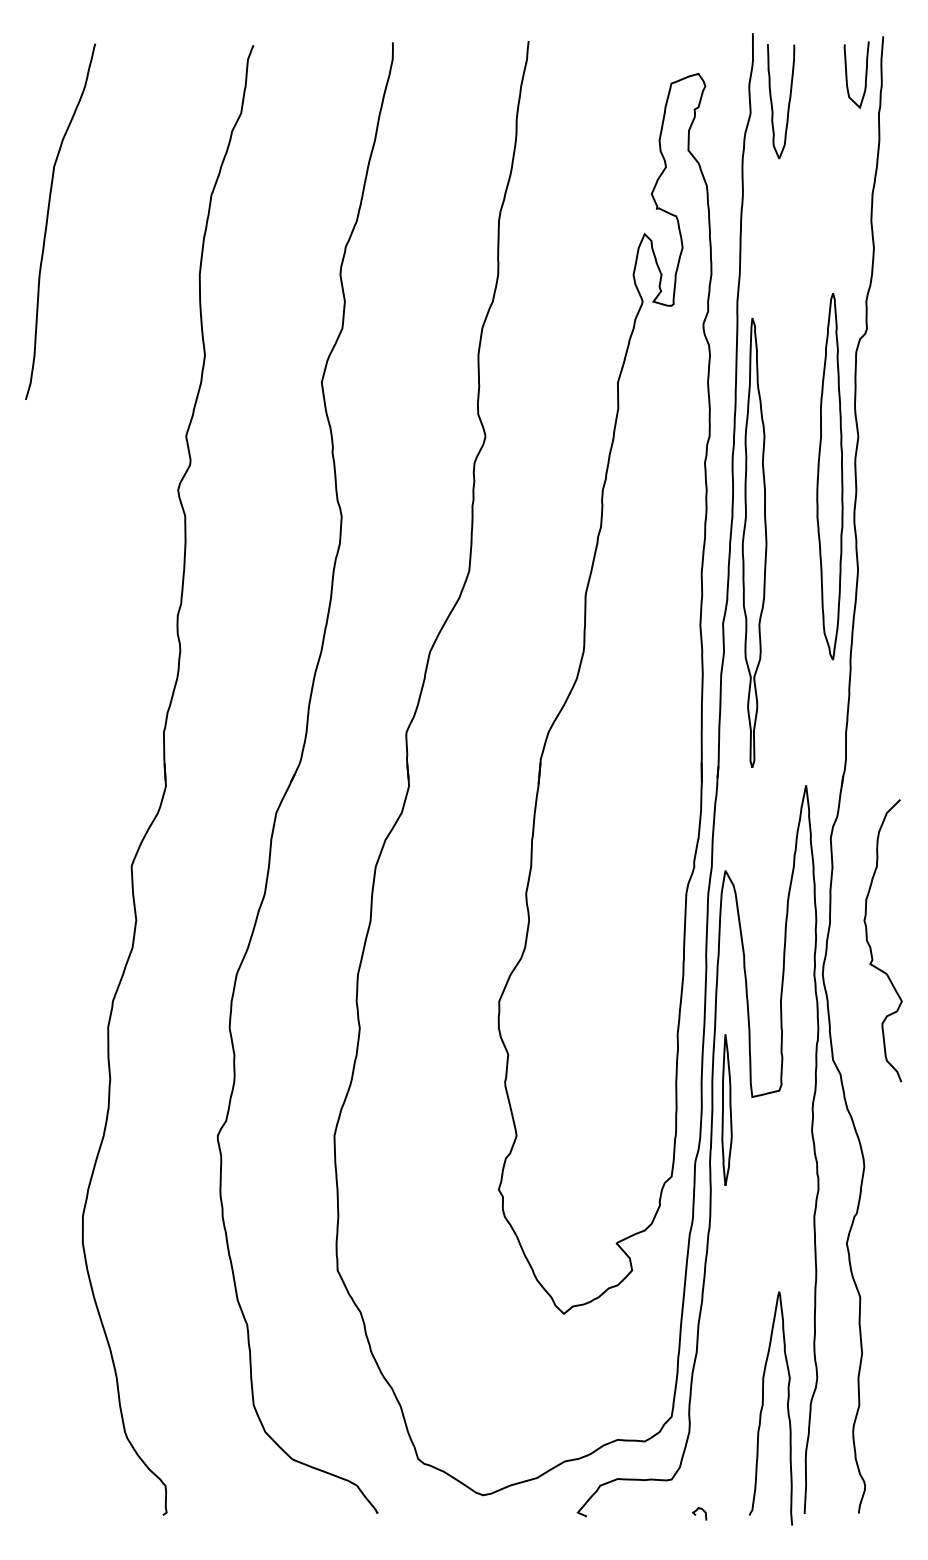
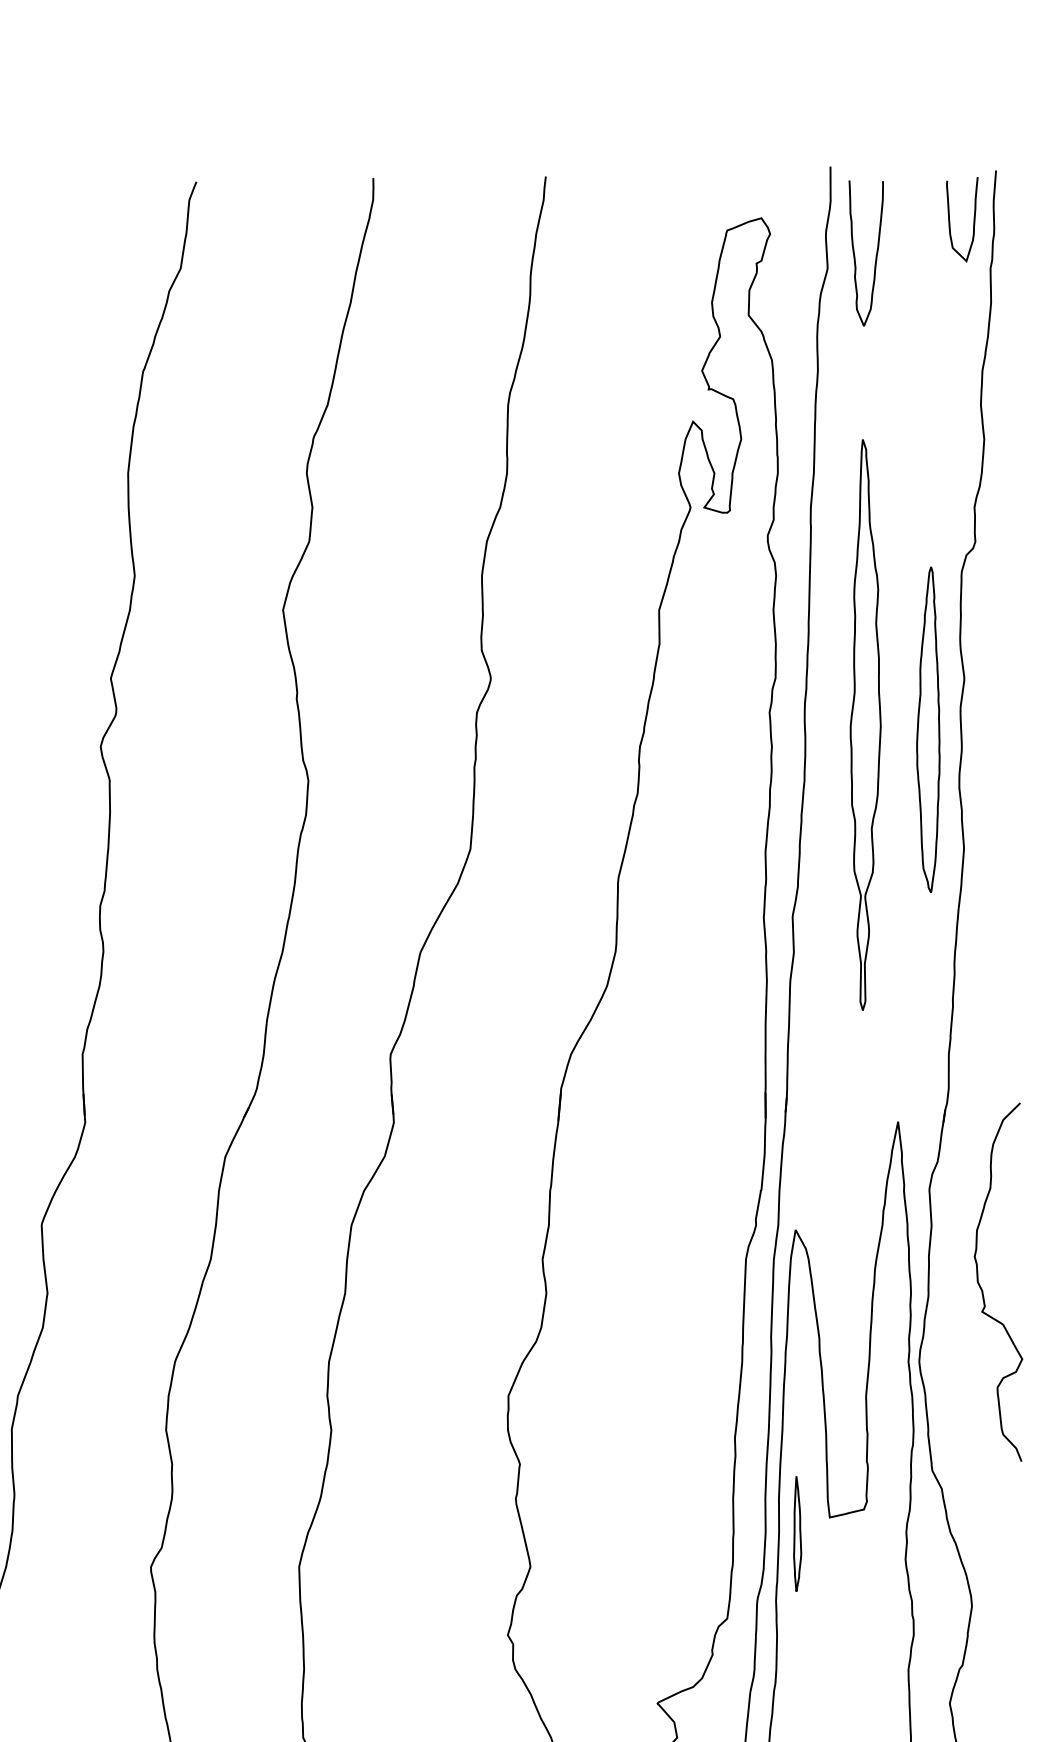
part: (829, 476) -> (927, 729), size x0.7
part: (754, 542) -> (865, 724), moved
curve: (870, 945) -> (982, 1288), moved
part: (726, 1109) -> (796, 1533), size x0.6

